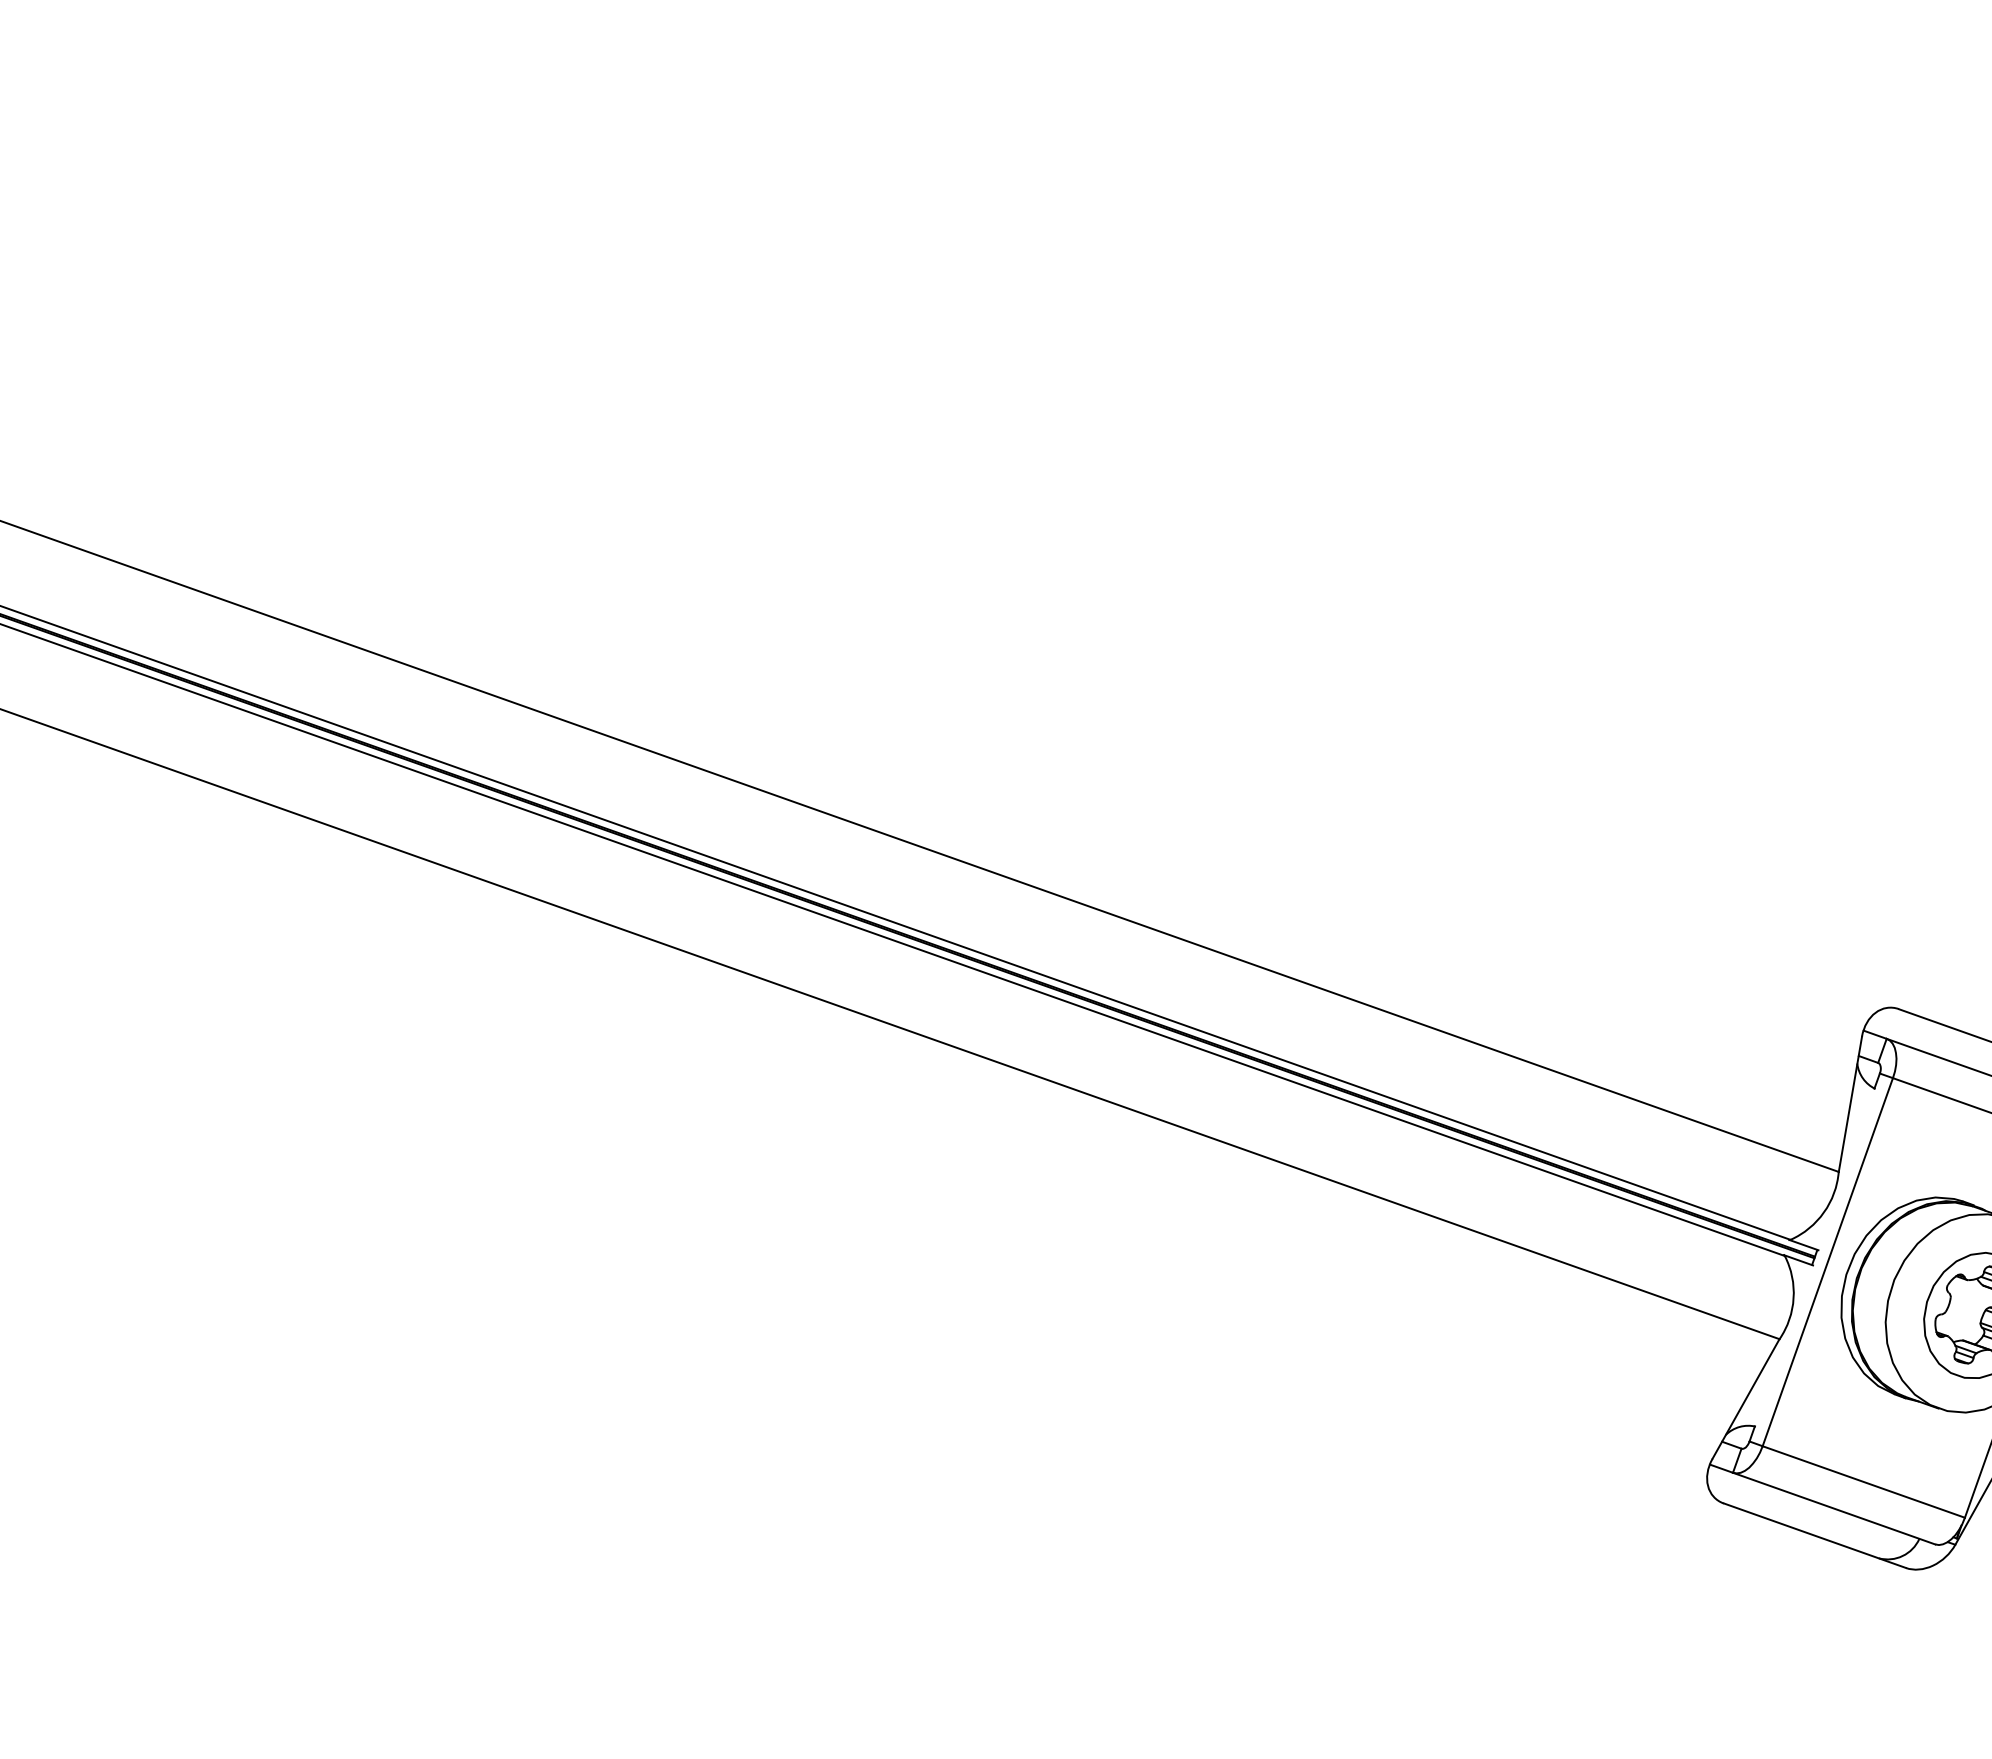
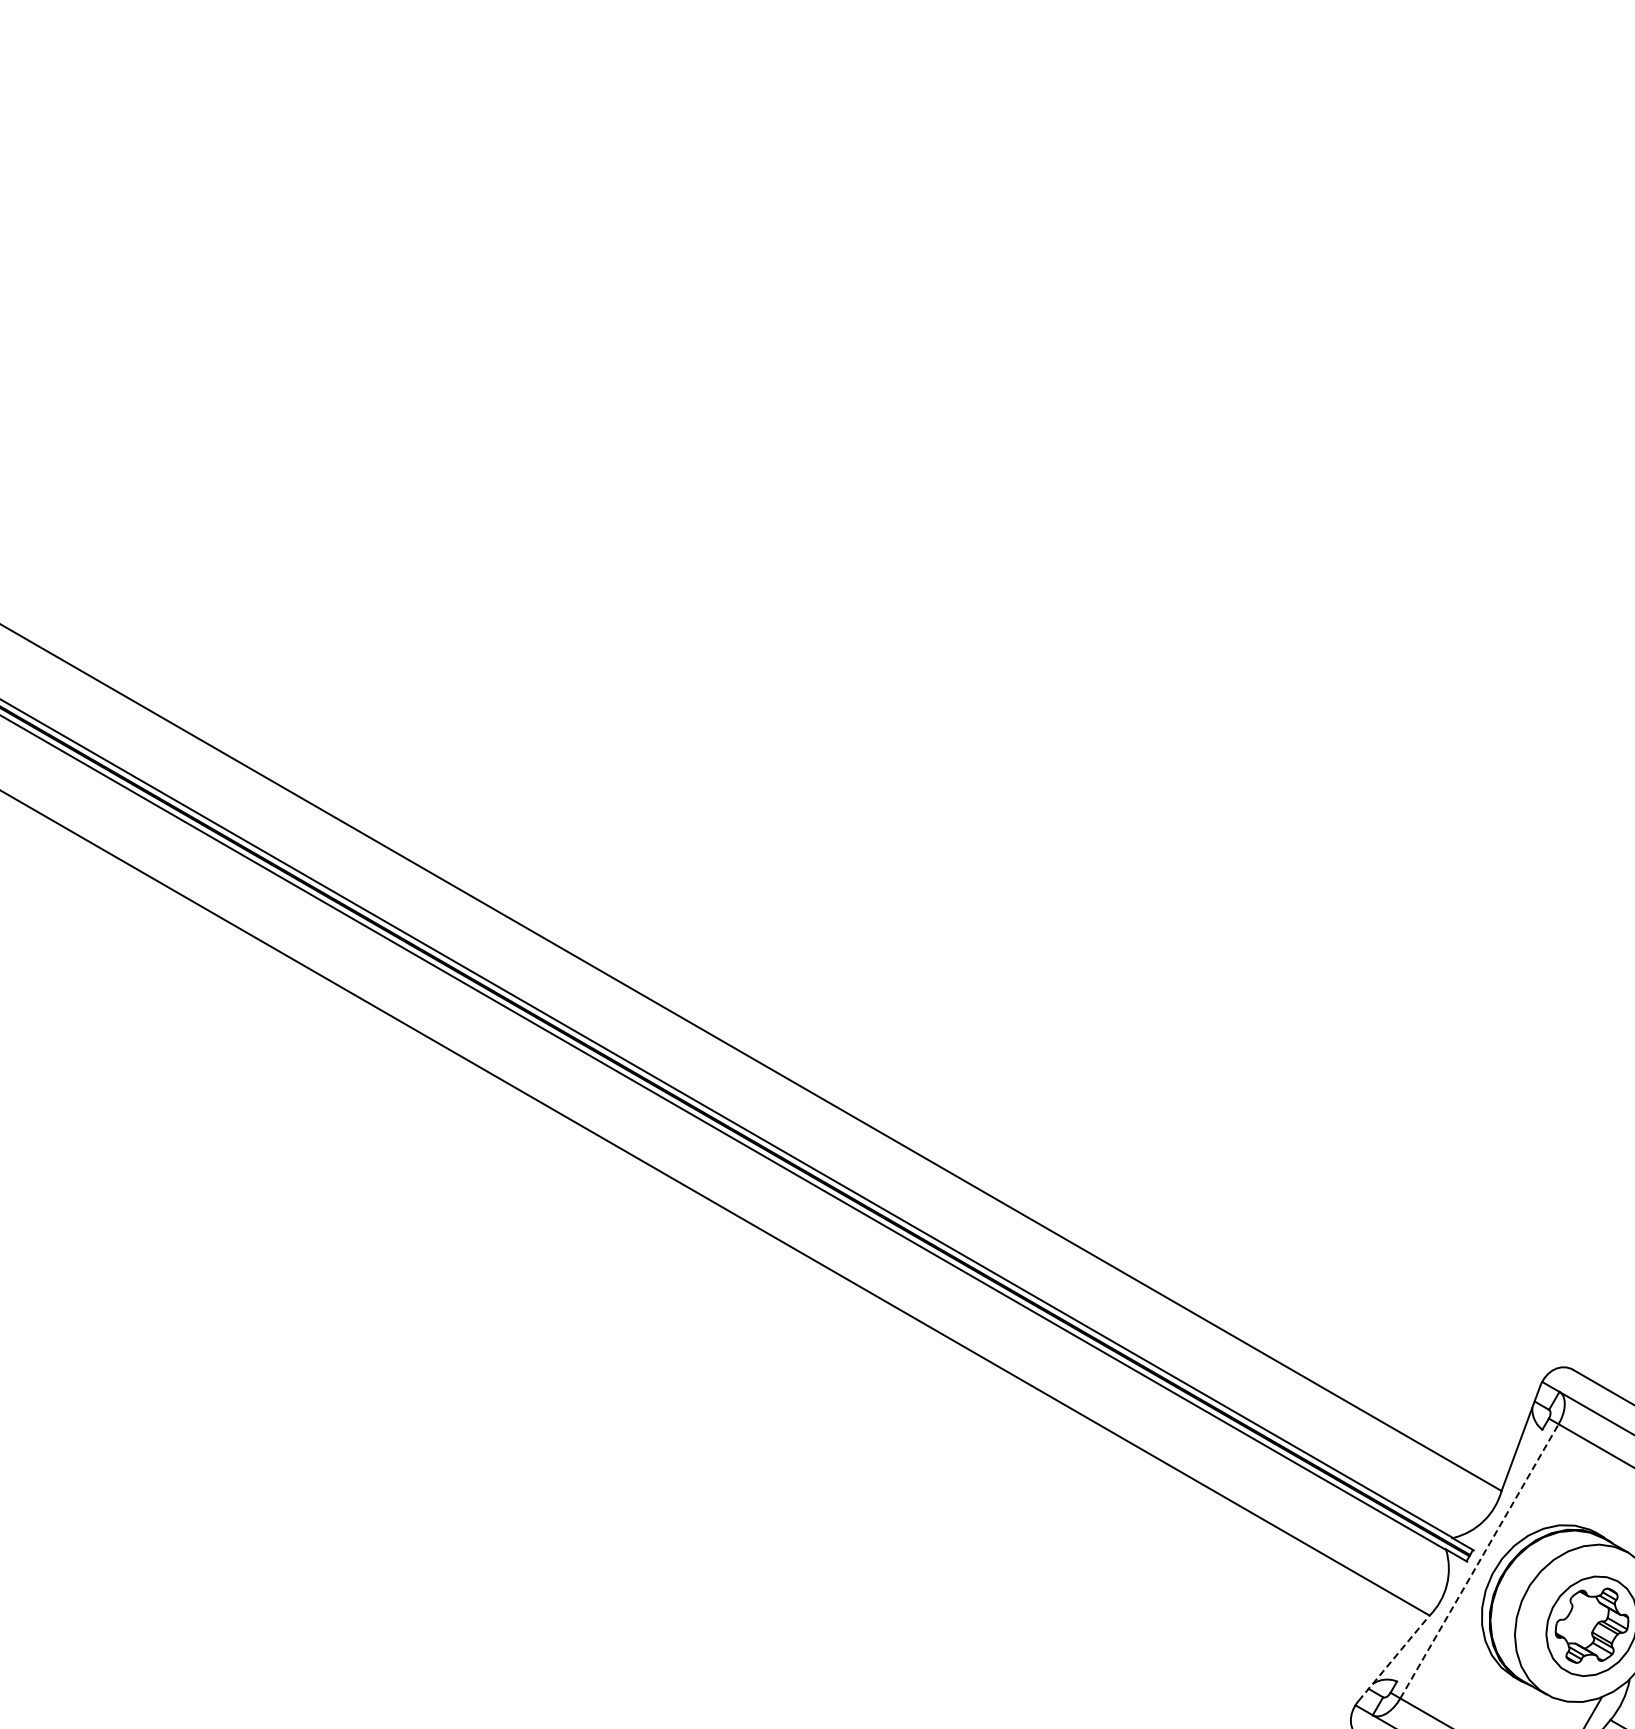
line: (1827, 1261) -> (1479, 1560), solid -> dashed
line: (1746, 1399) -> (1394, 1658), solid -> dashed

